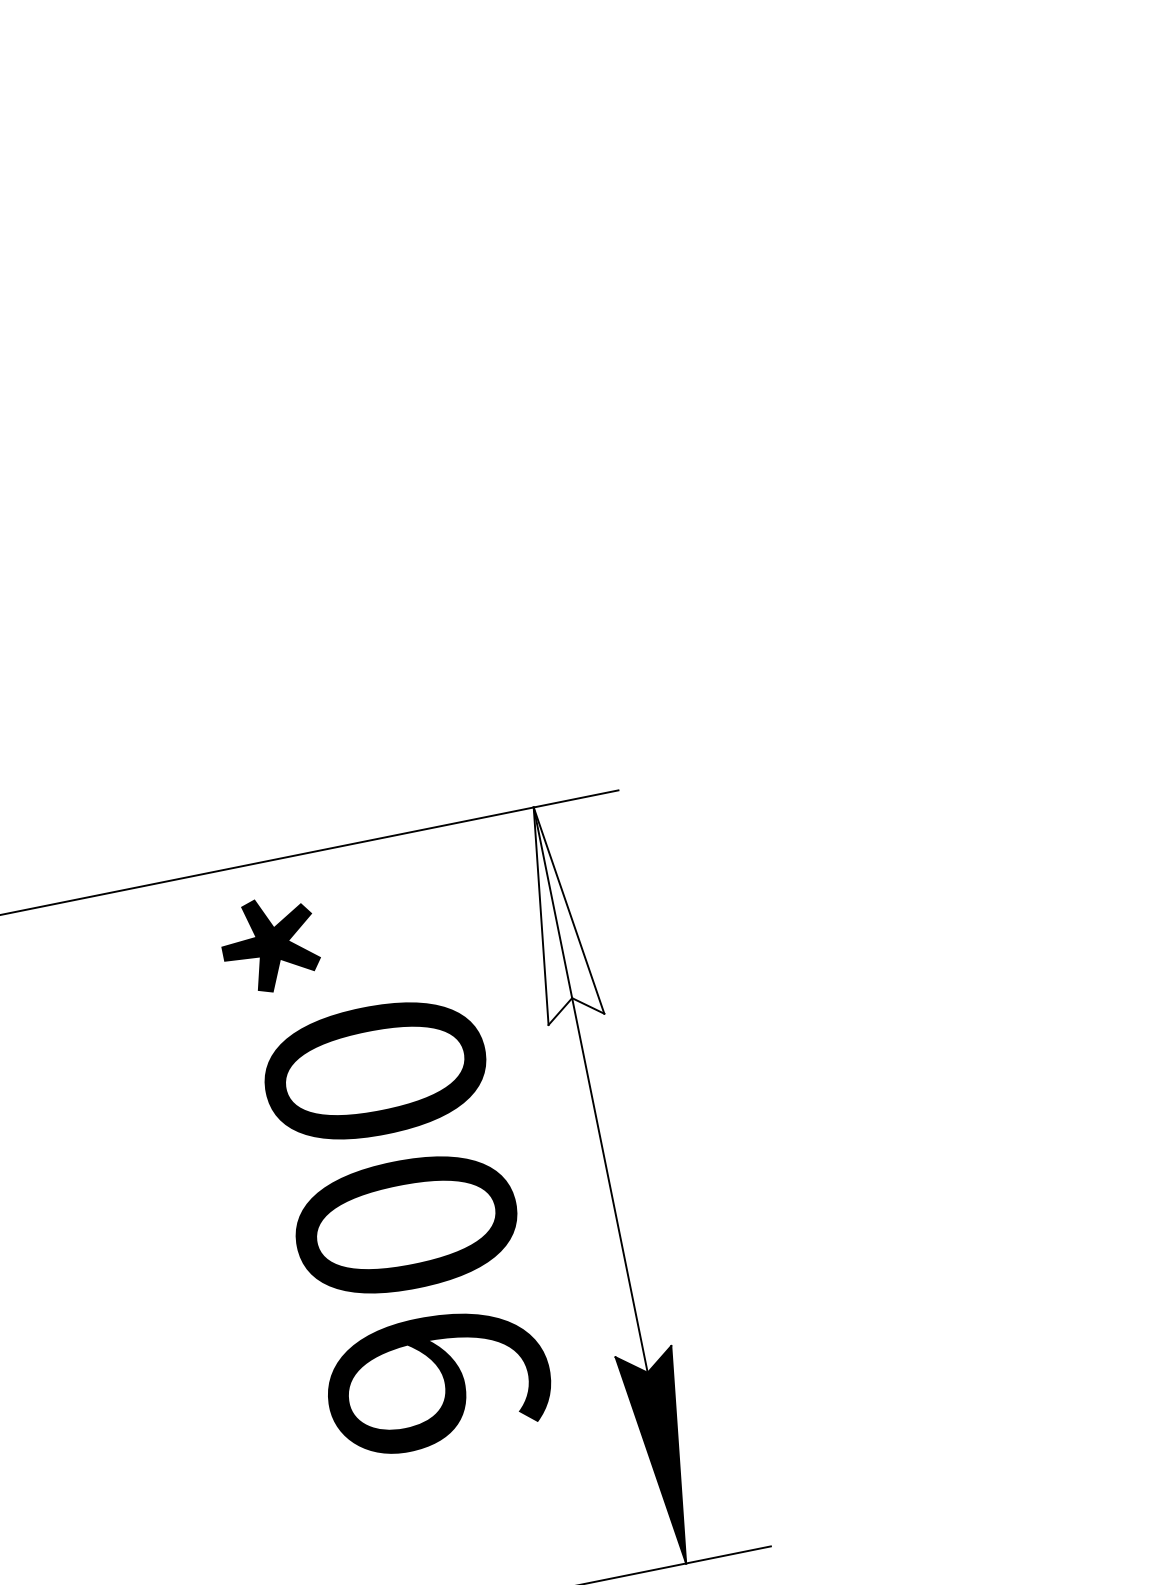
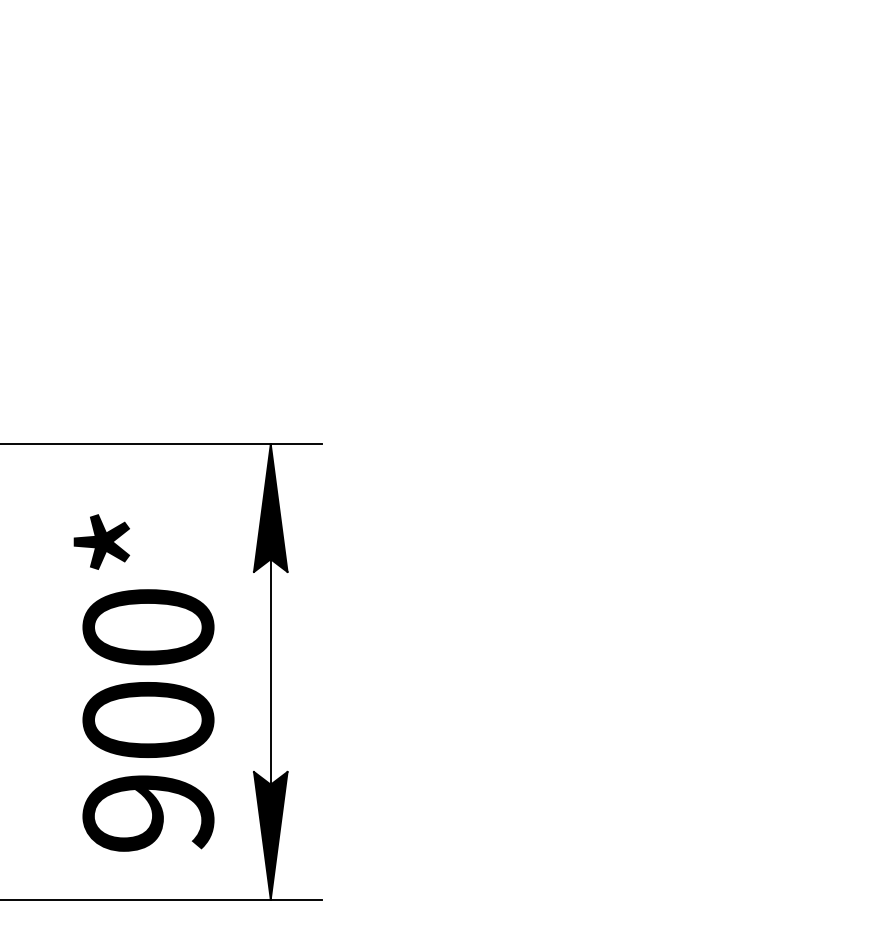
fill: (554, 912) -> (270, 507), added
text: (385, 1164) -> (143, 682), moved

